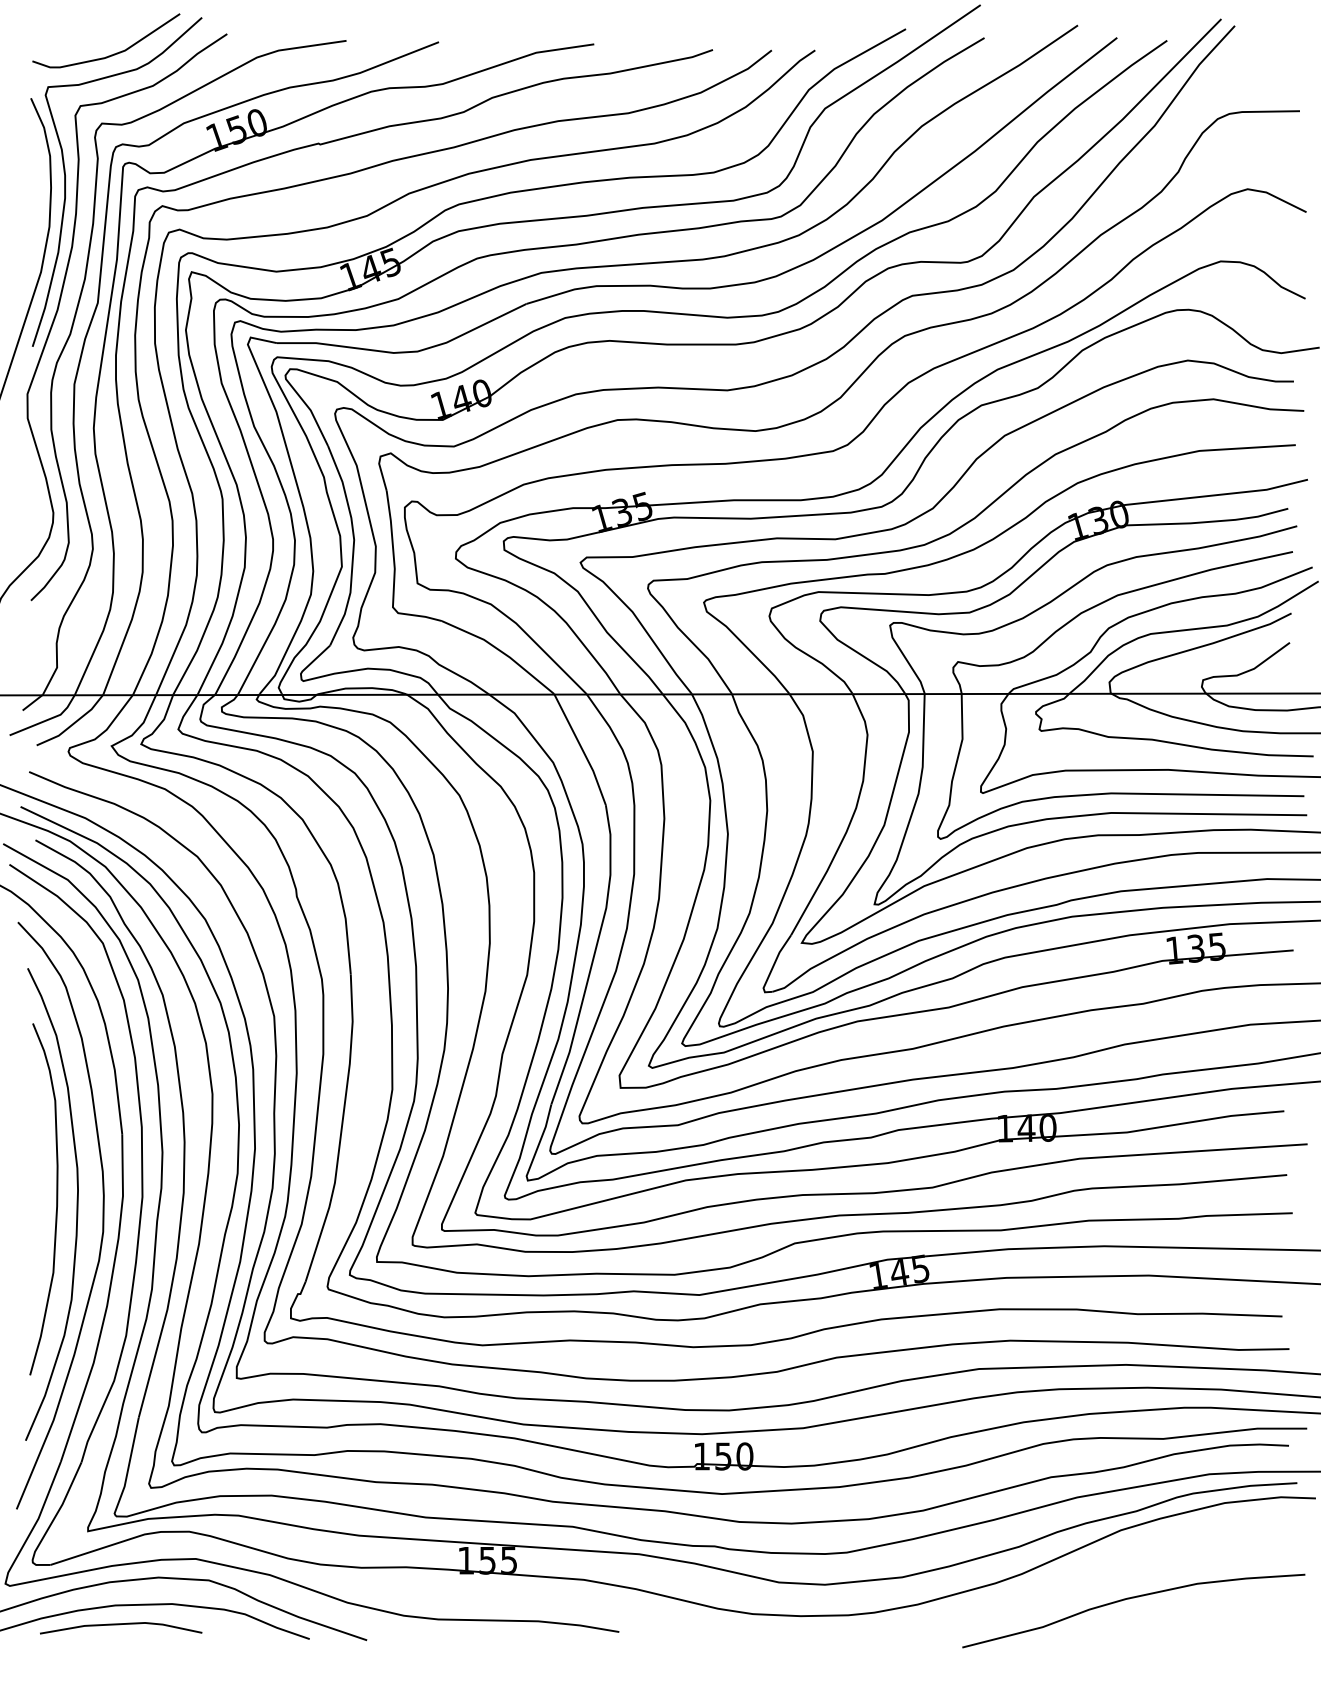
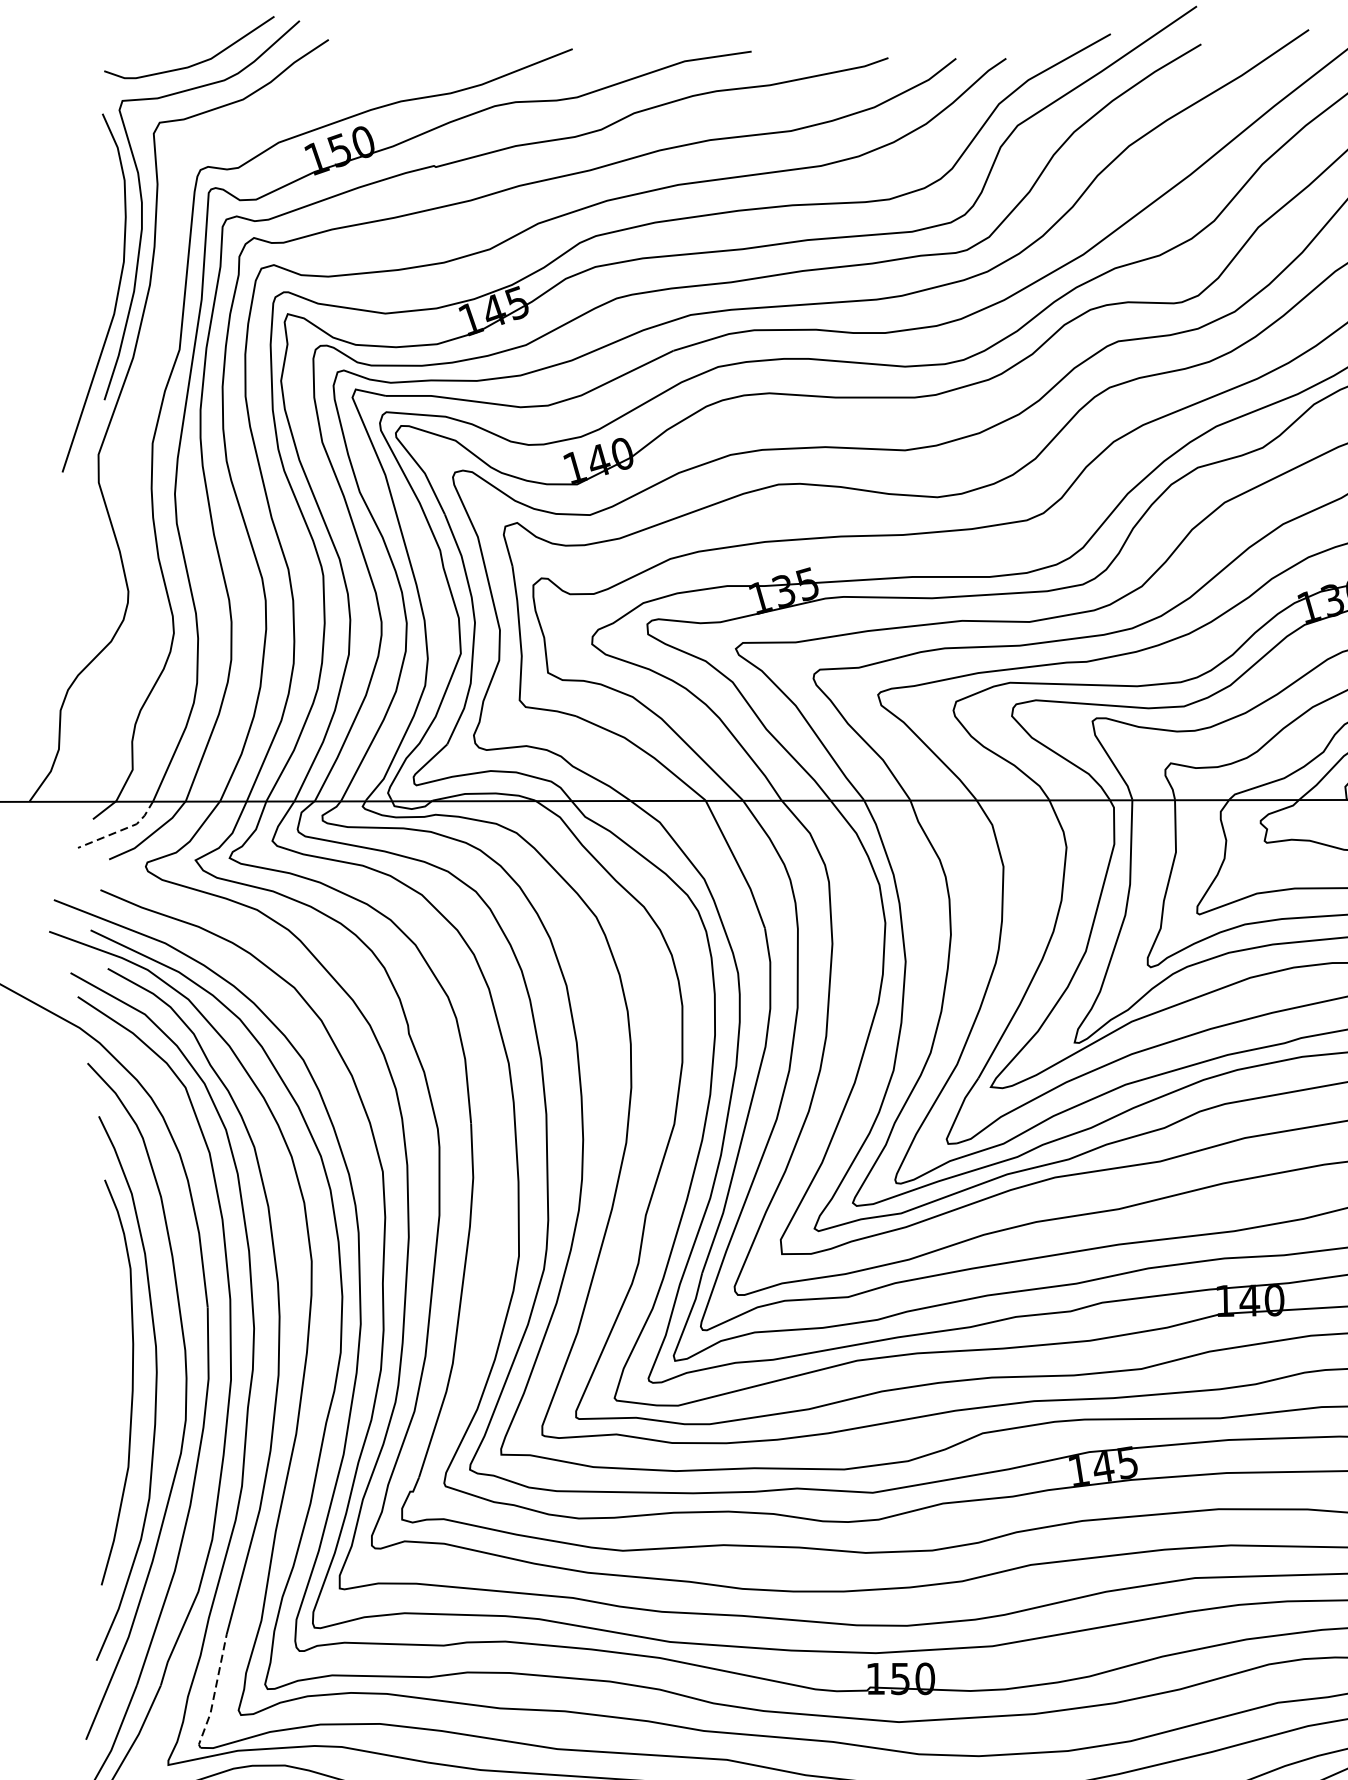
curve: (83, 289) -> (163, 334), removed
line: (46, 720) -> (120, 830), solid -> dashed
line: (128, 1469) -> (214, 1693), solid -> dashed

